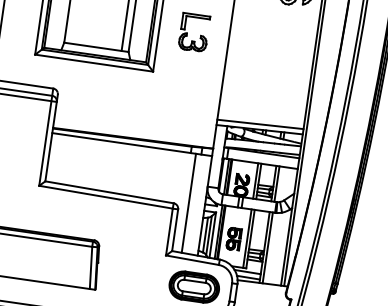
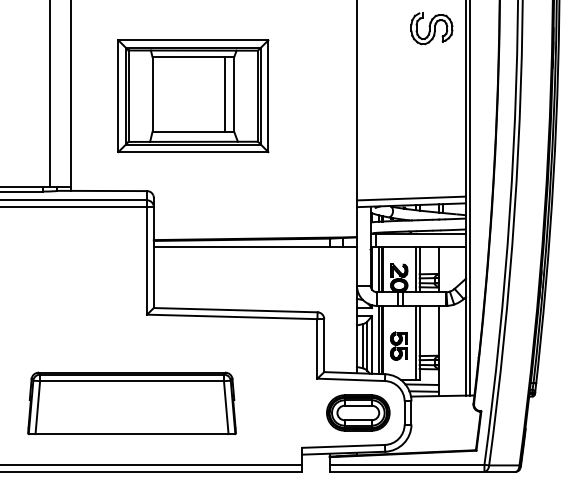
part: (187, 32) -> (304, 97), removed
line: (276, 183) -> (442, 269), removed
line: (188, 203) -> (336, 309), removed
line: (267, 247) -> (442, 350), removed

